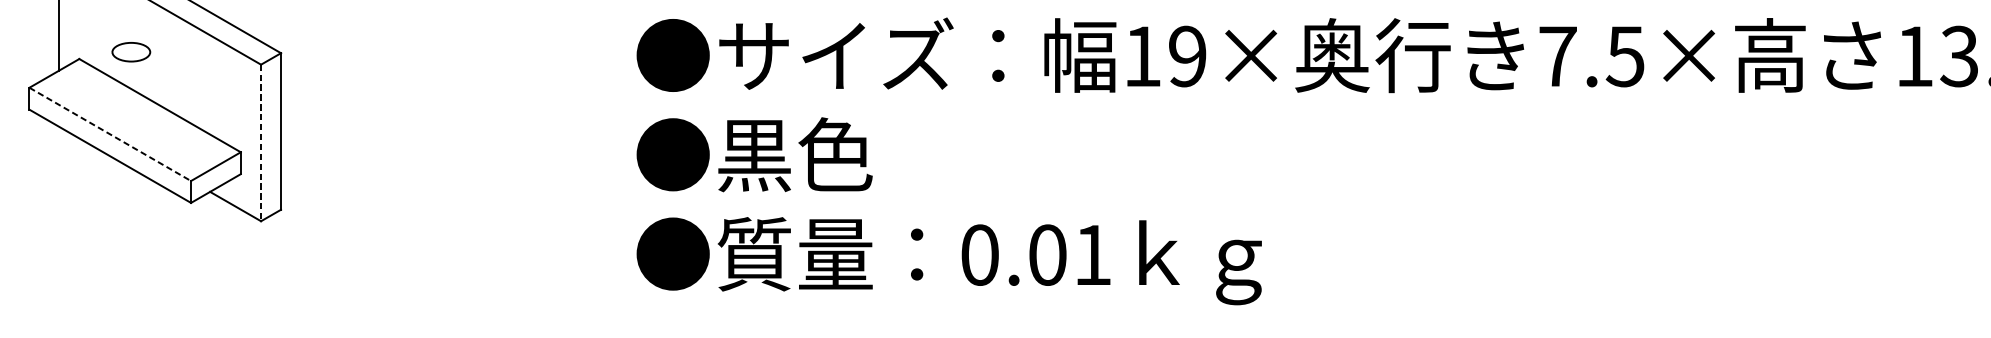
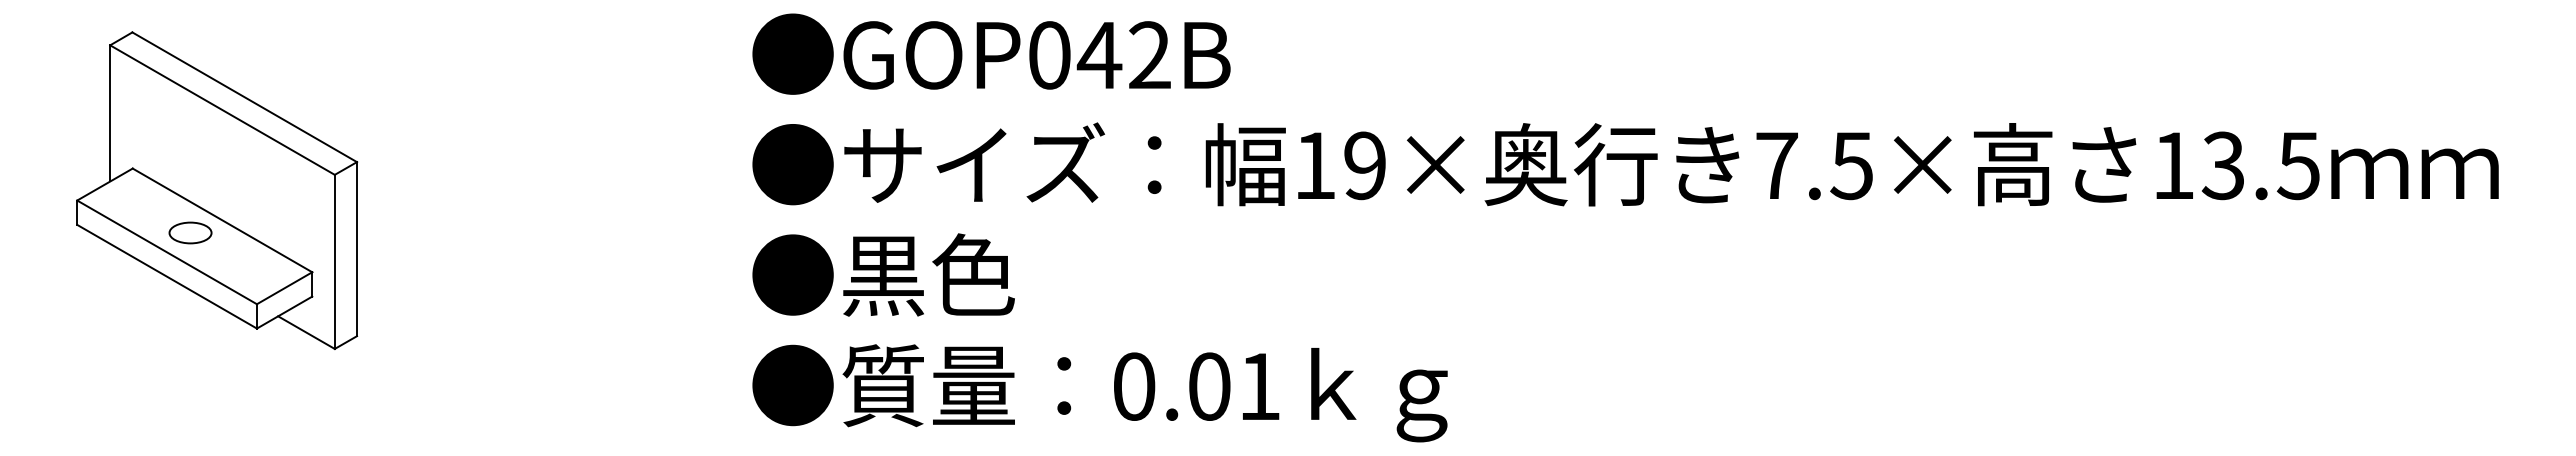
part: (131, 51) -> (190, 232), moved
line: (110, 134) -> (167, 252), dashed -> solid
line: (260, 143) -> (334, 262), dashed -> solid

